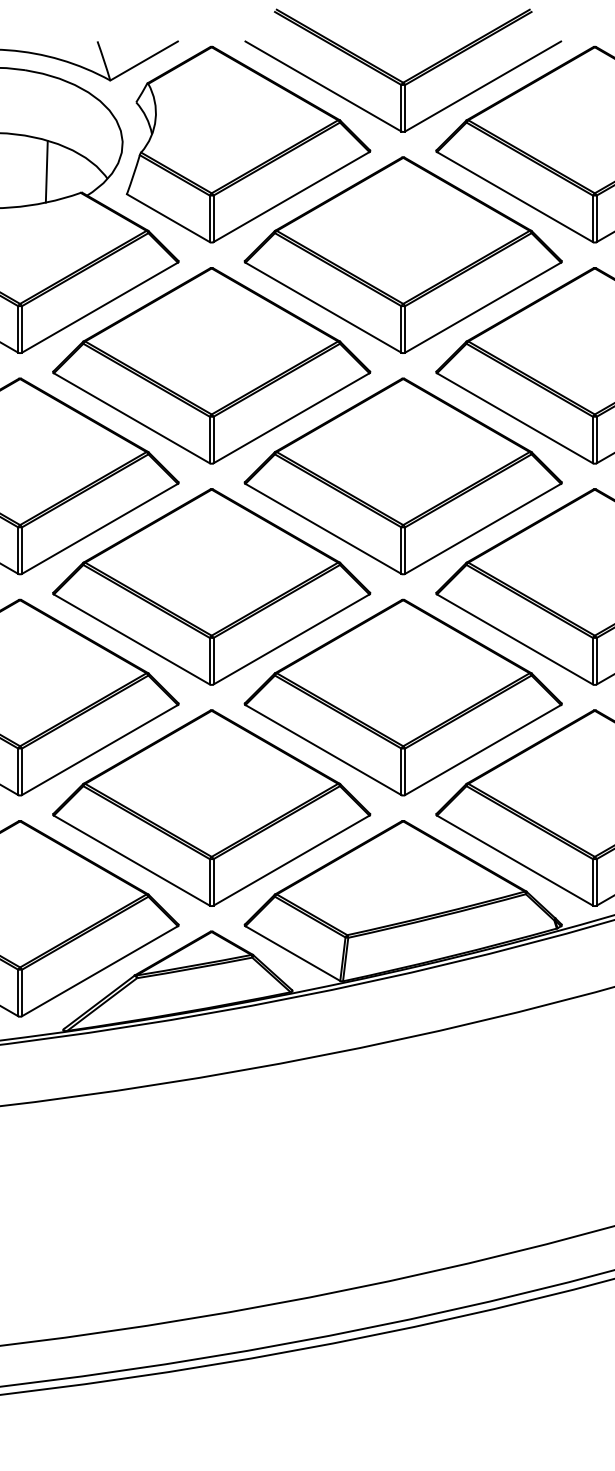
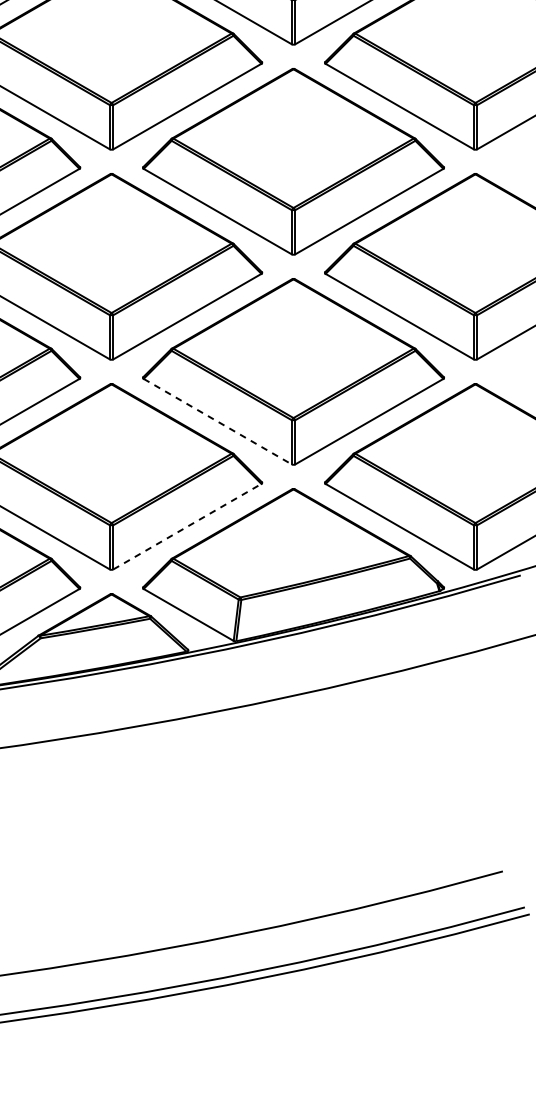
line: (323, 750) -> (217, 422), solid -> dashed
line: (291, 860) -> (187, 526), solid -> dashed

